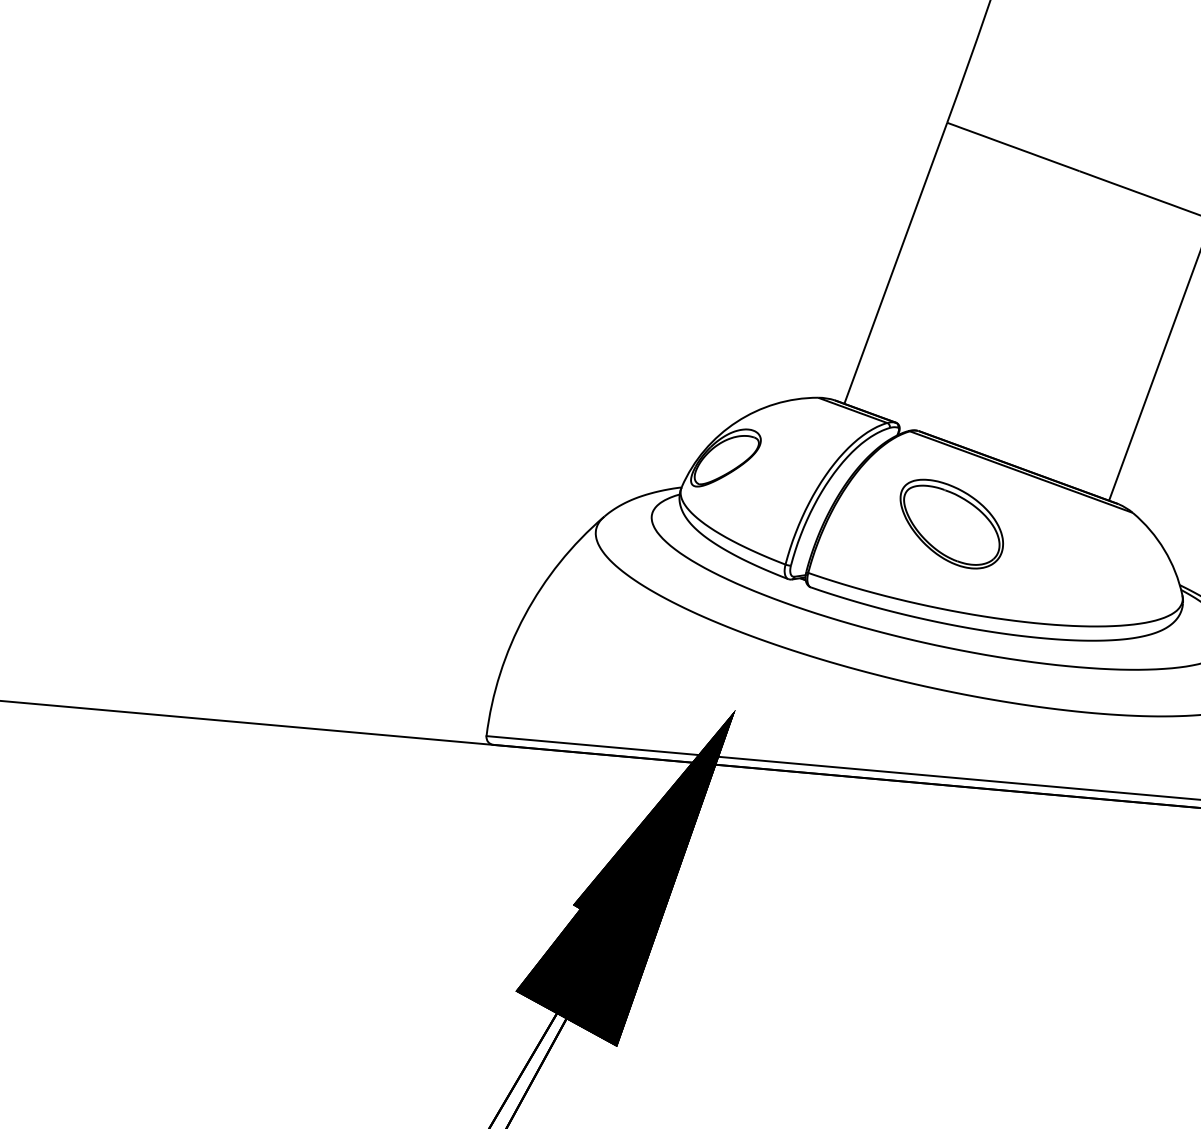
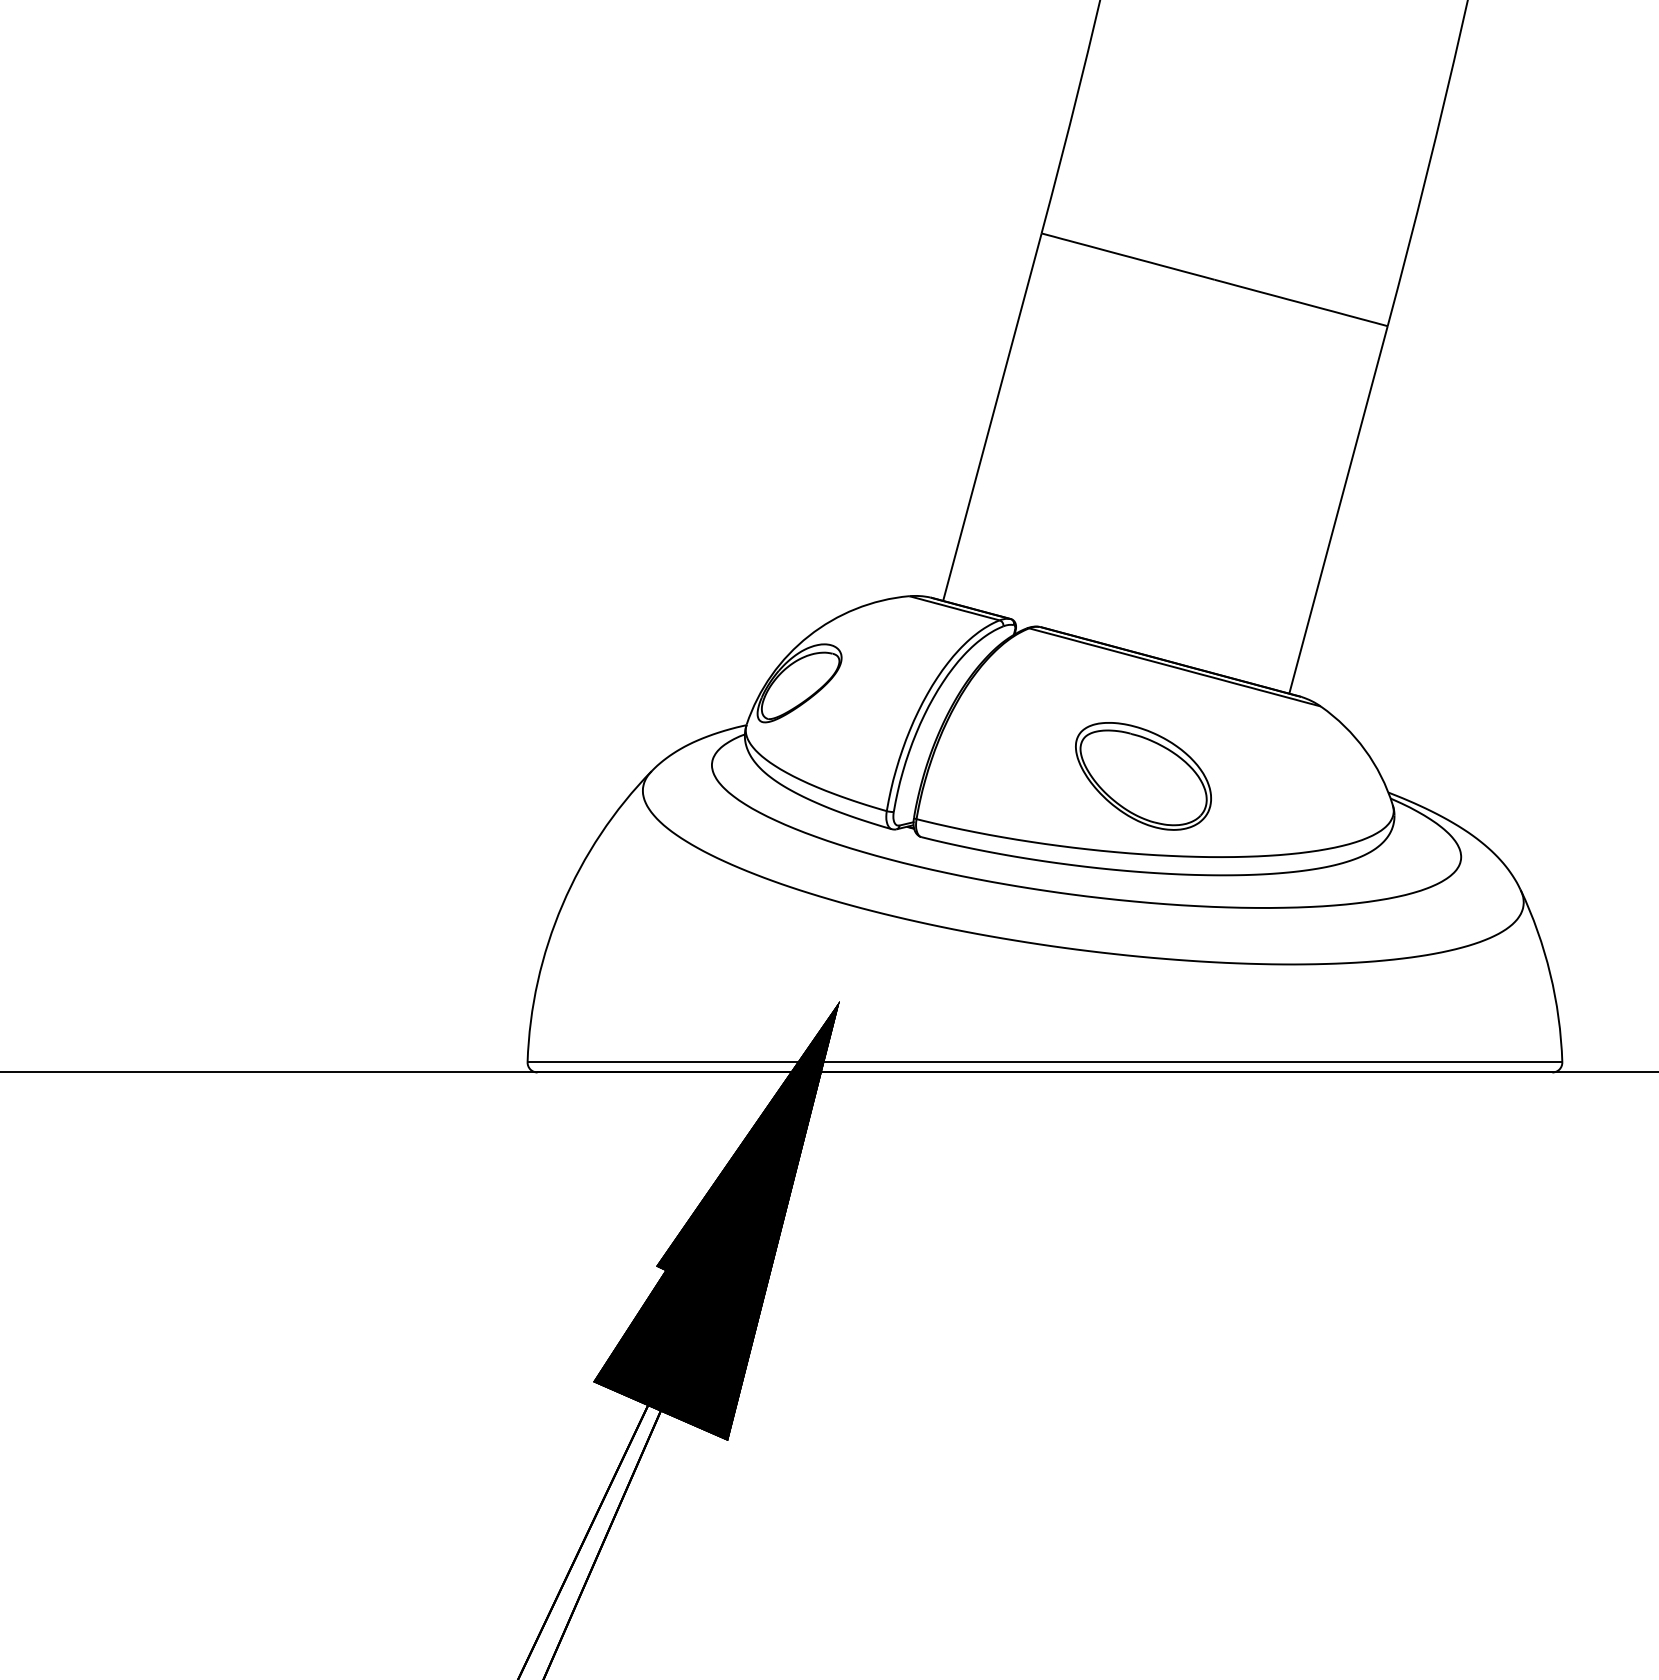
part: (951, 524) -> (1143, 776), moved

